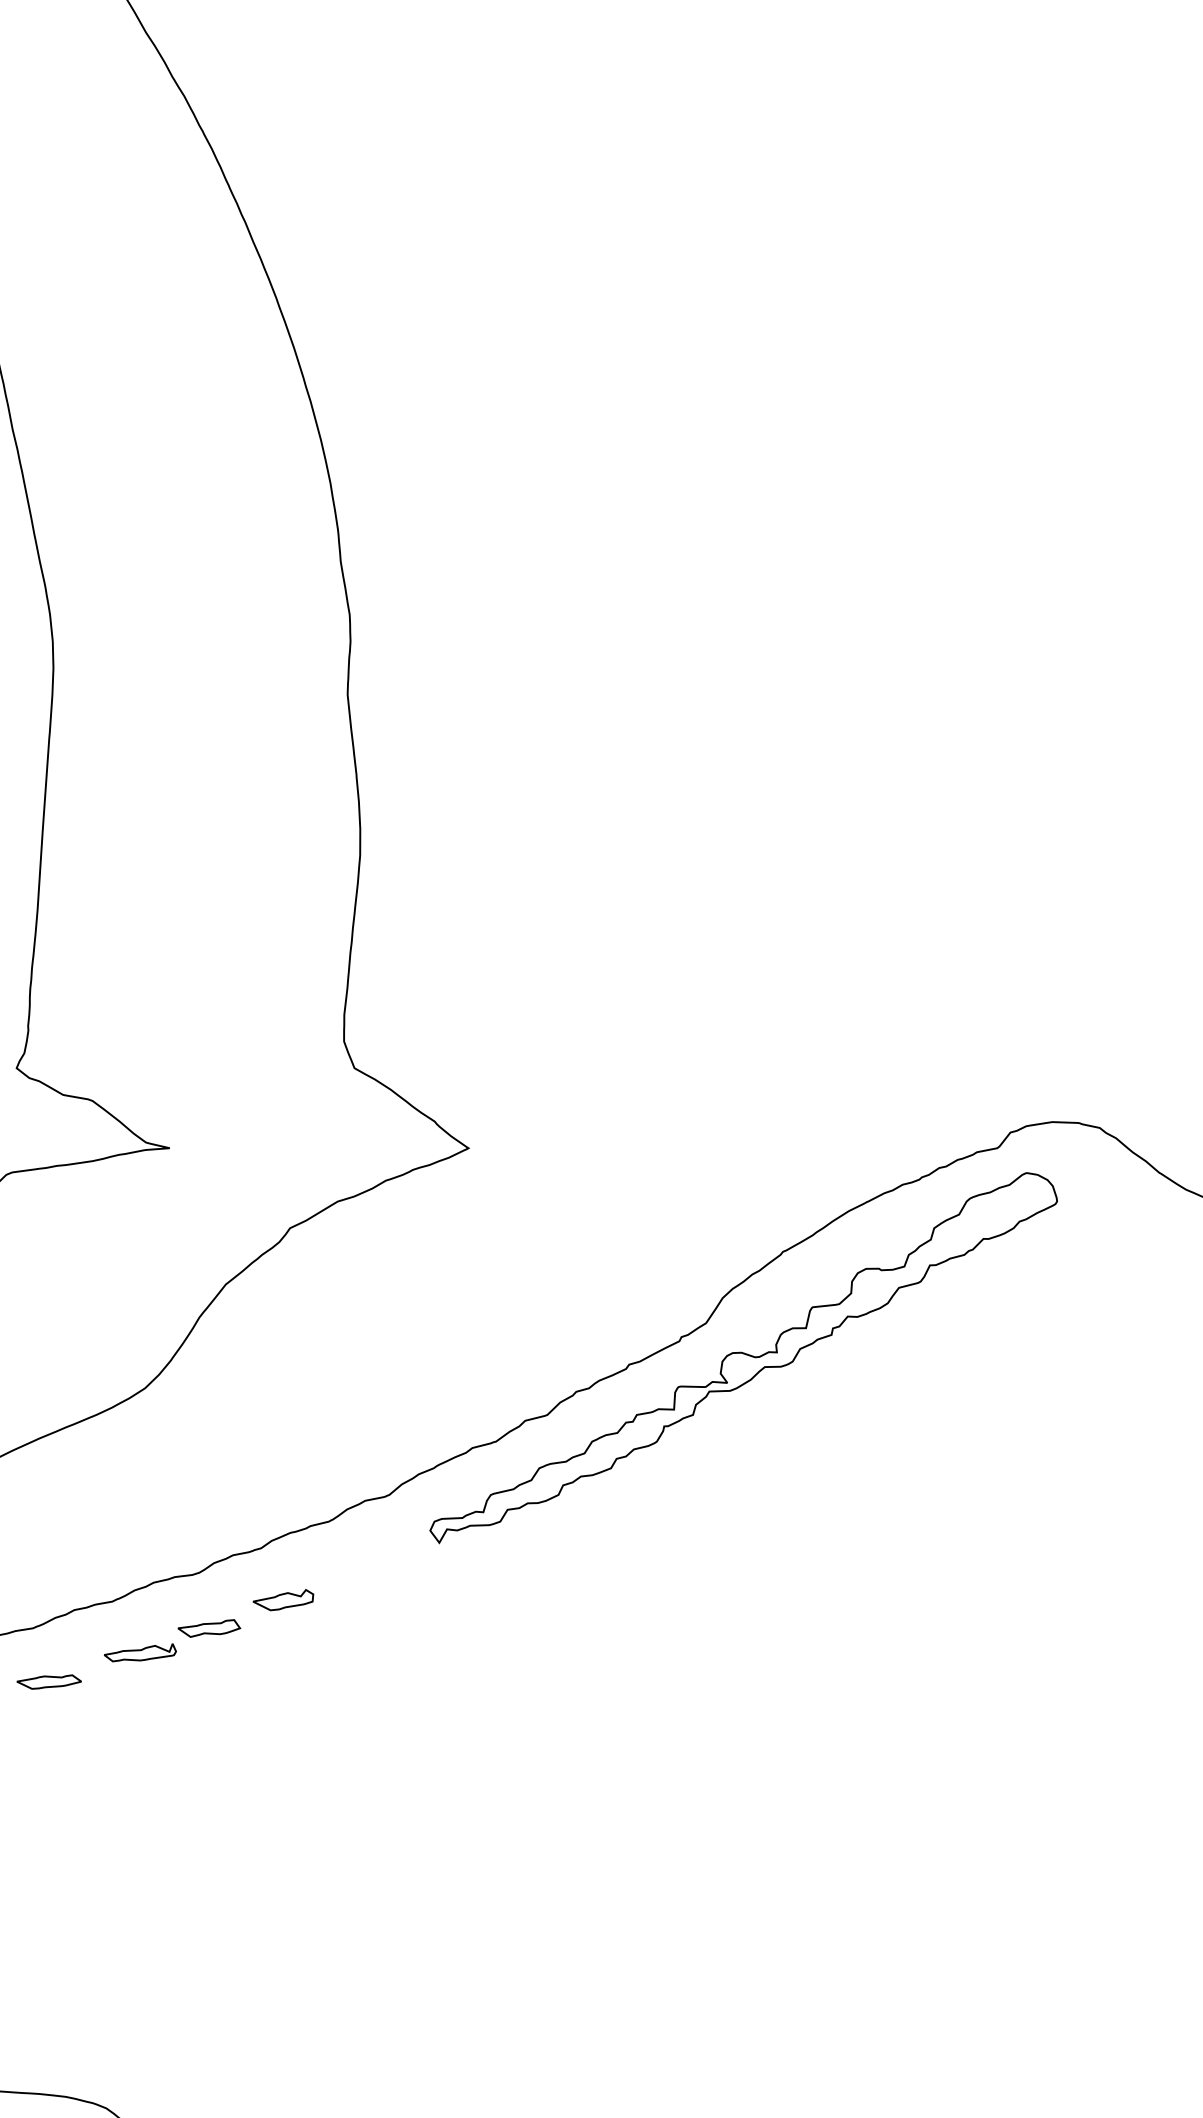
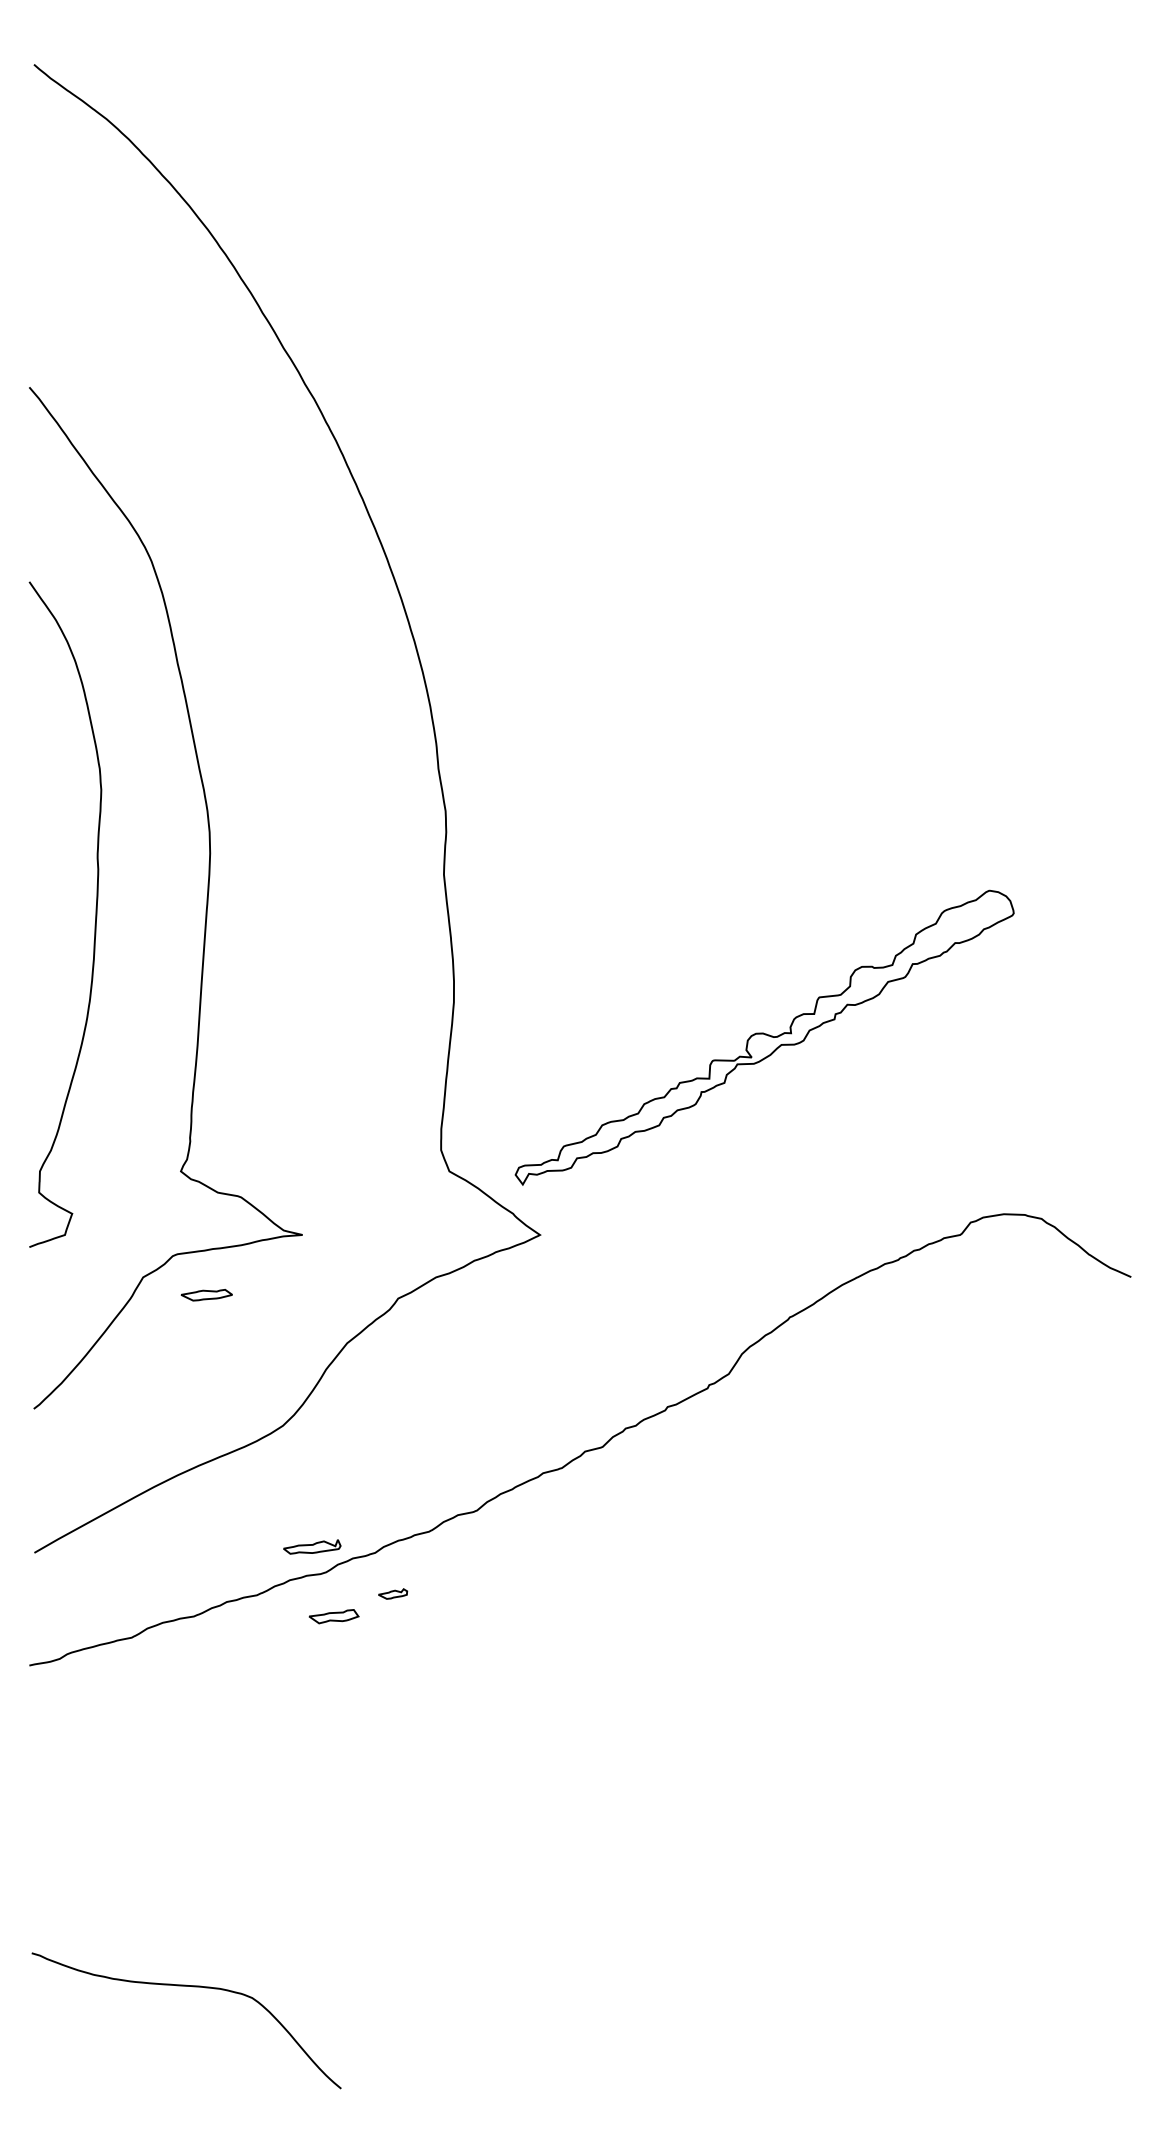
part: (743, 1357) -> (764, 1037), moved
part: (282, 1599) -> (392, 1593), size x0.6
part: (140, 1652) -> (312, 1546), moved
part: (48, 1682) -> (206, 1295), moved

